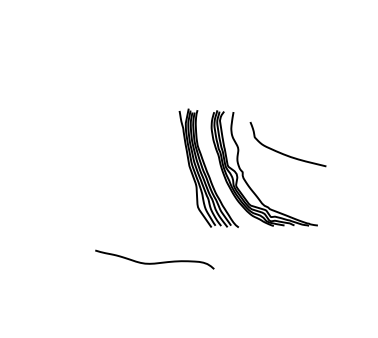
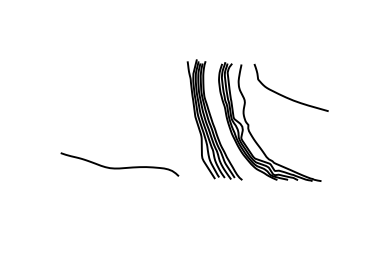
curve: (282, 152) -> (285, 95), moved
curve: (154, 262) -> (119, 167), moved

